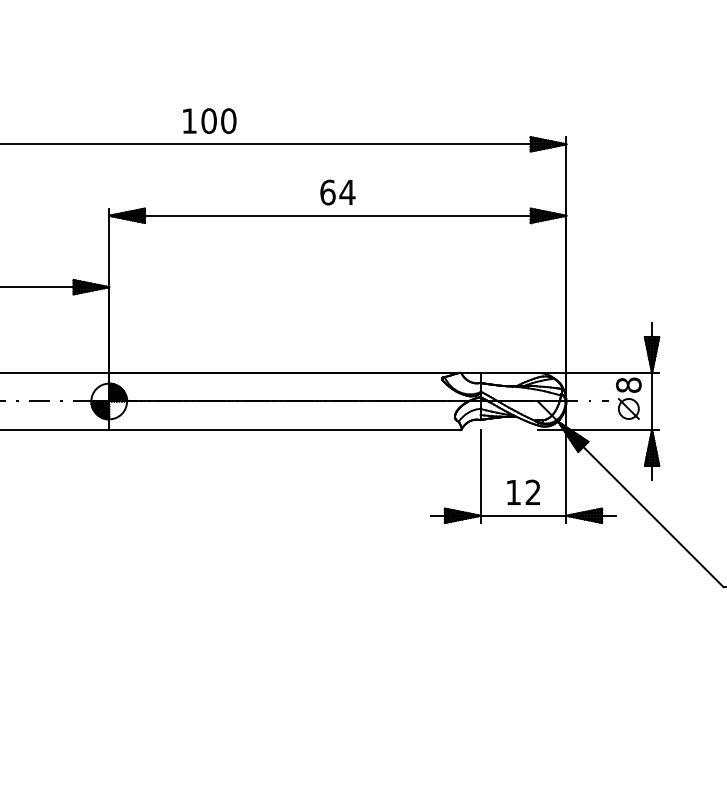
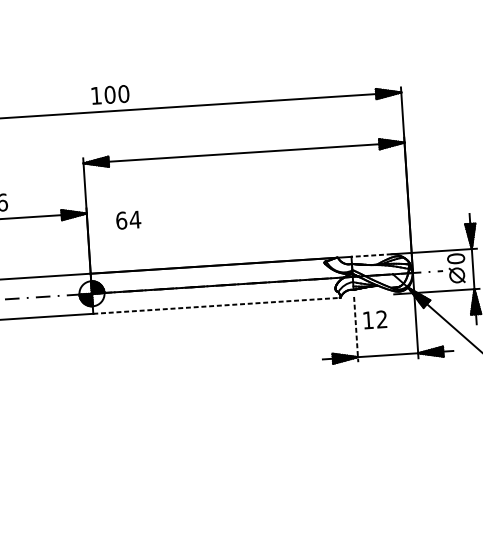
text: (209, 120) -> (110, 94), moved
text: (337, 192) -> (128, 220), moved
line: (509, 372) -> (371, 255), solid -> dashed
text: (628, 384) -> (455, 258), 8 -> 0
line: (285, 430) -> (217, 306), solid -> dashed
line: (480, 476) -> (356, 329), solid -> dashed
text: (523, 491) -> (375, 319), moved

